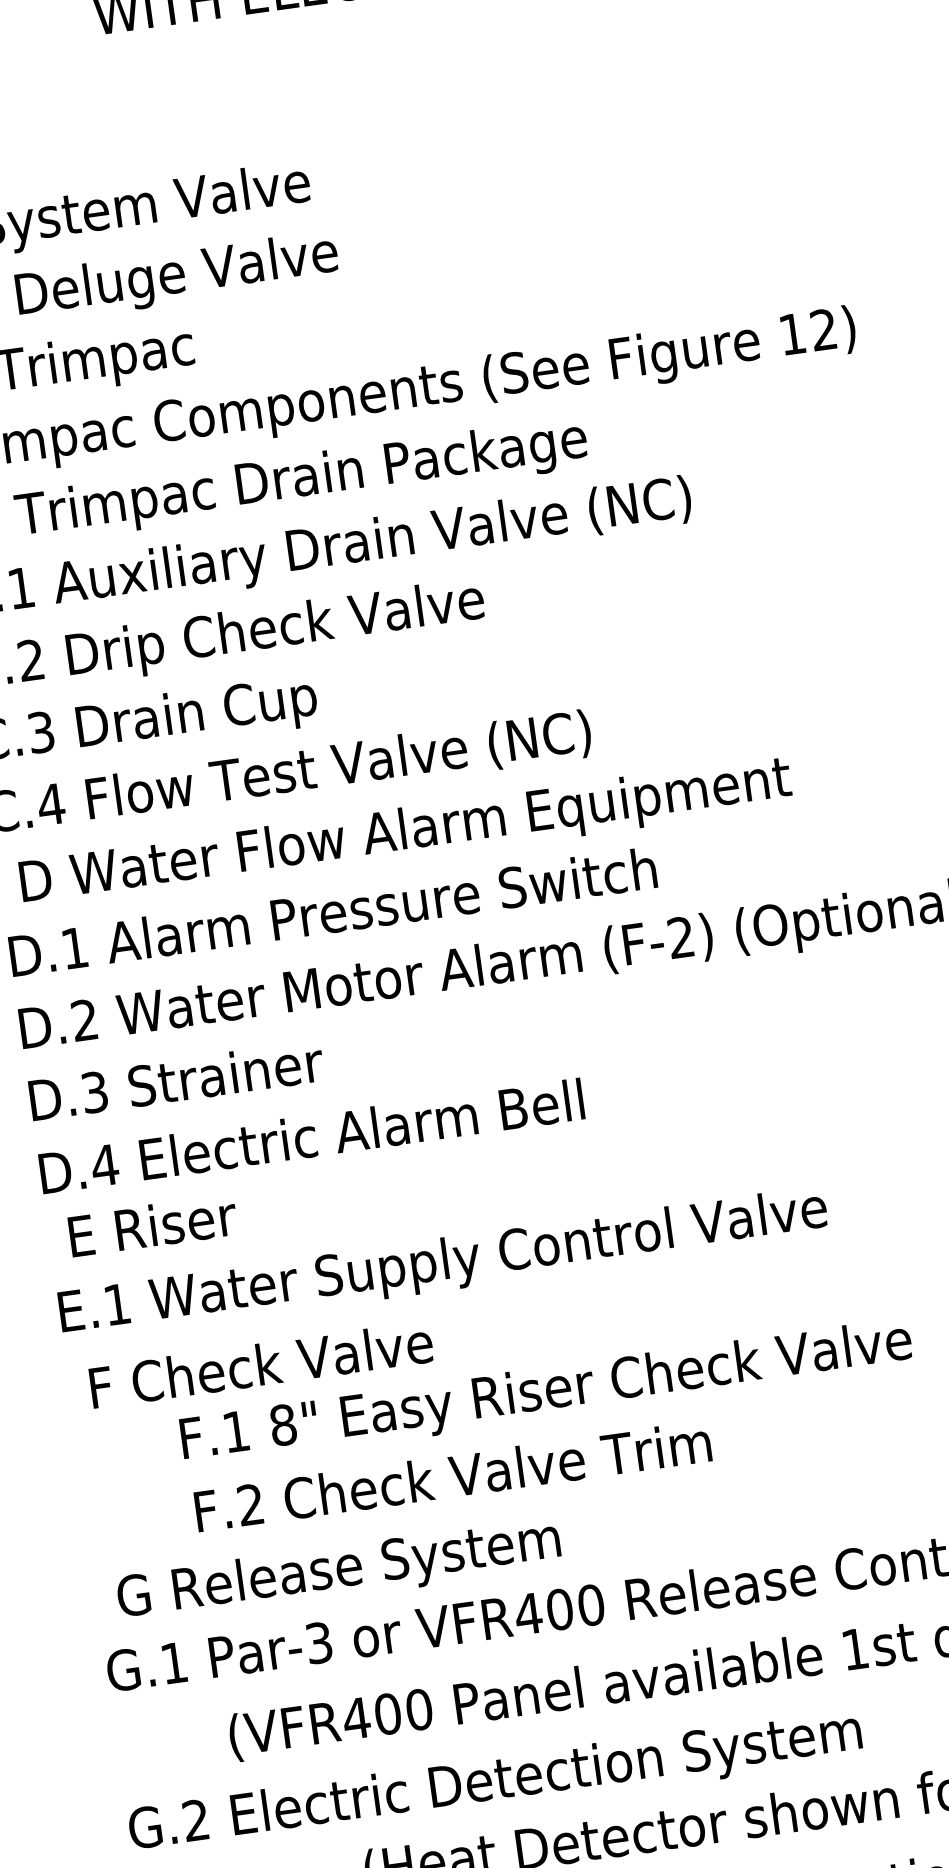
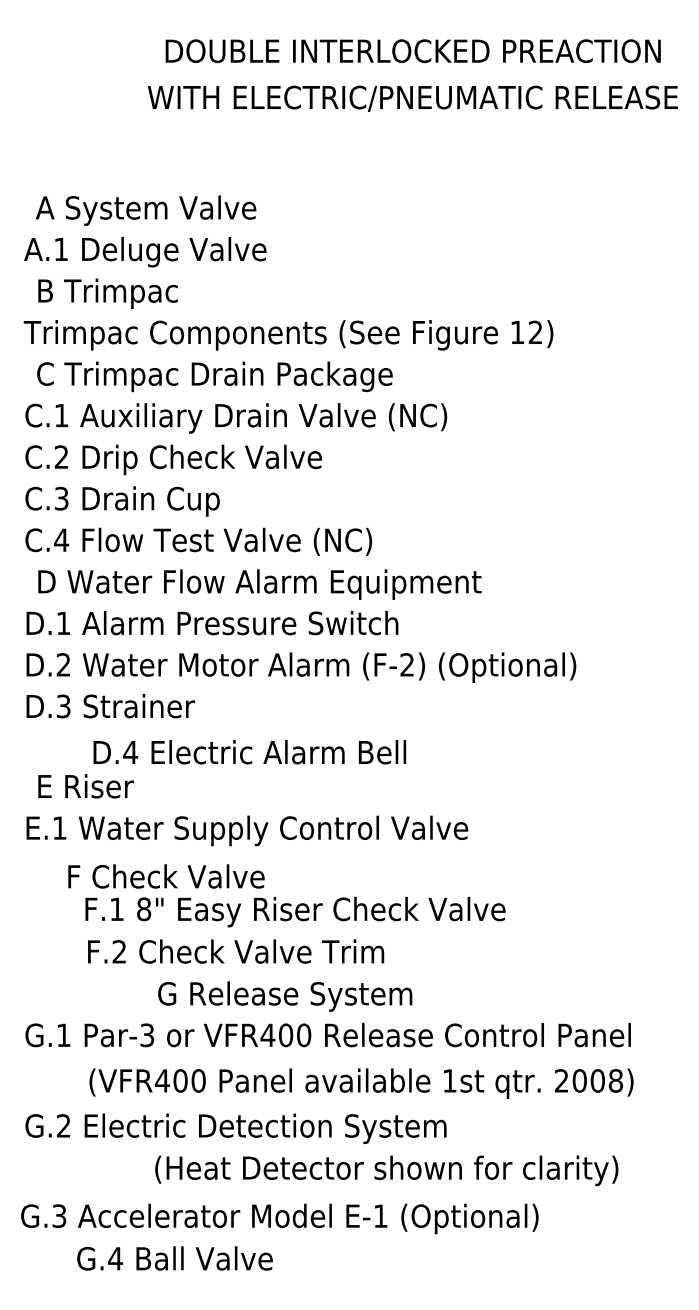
text: (311, 1136) -> (249, 752), moved
text: (261, 1364) -> (166, 876), moved
text: (339, 1571) -> (285, 996), moved

